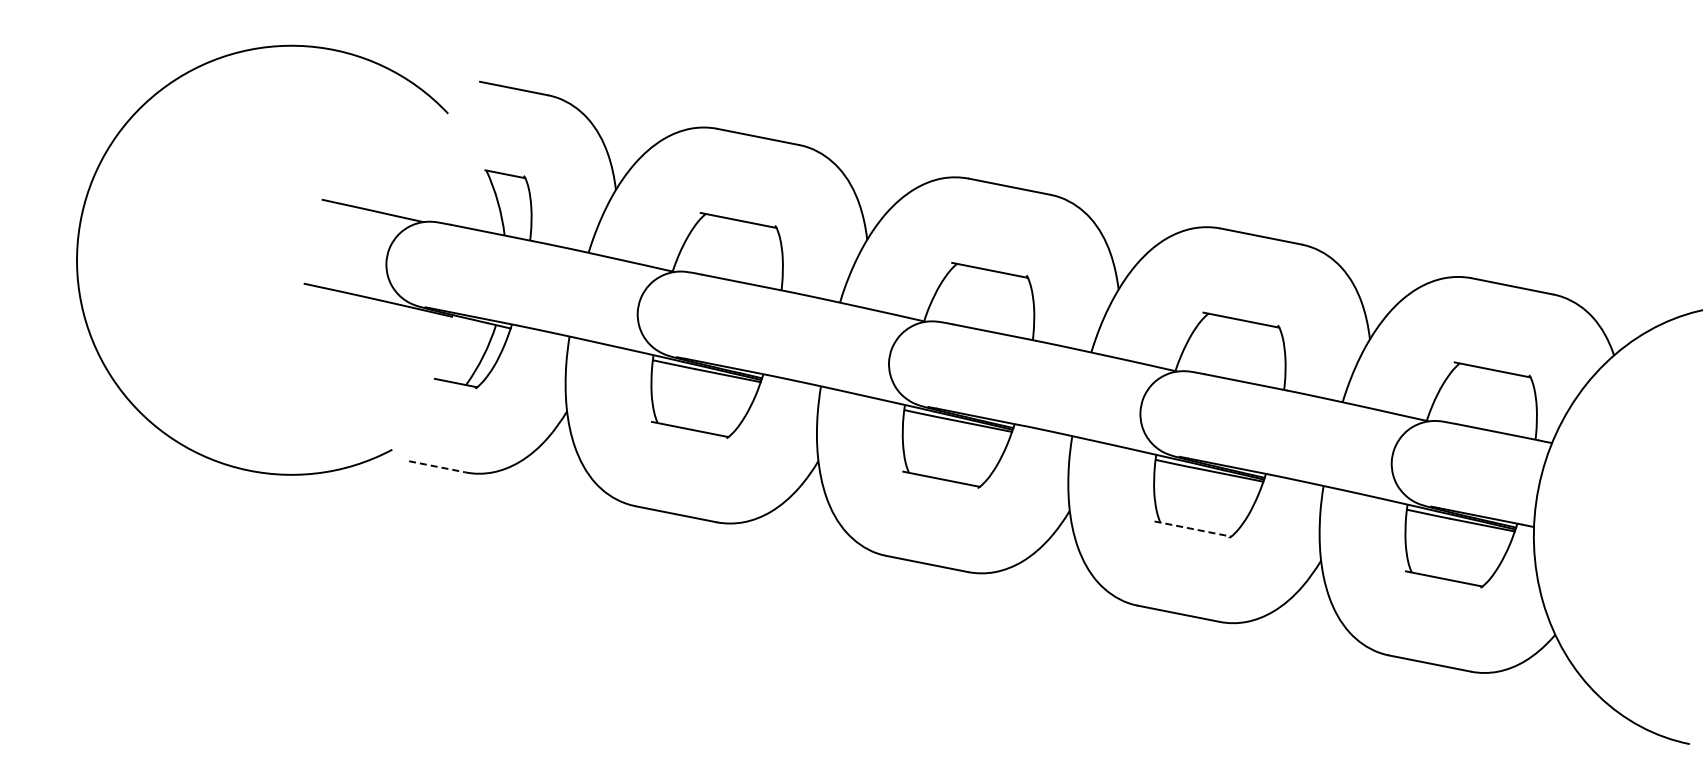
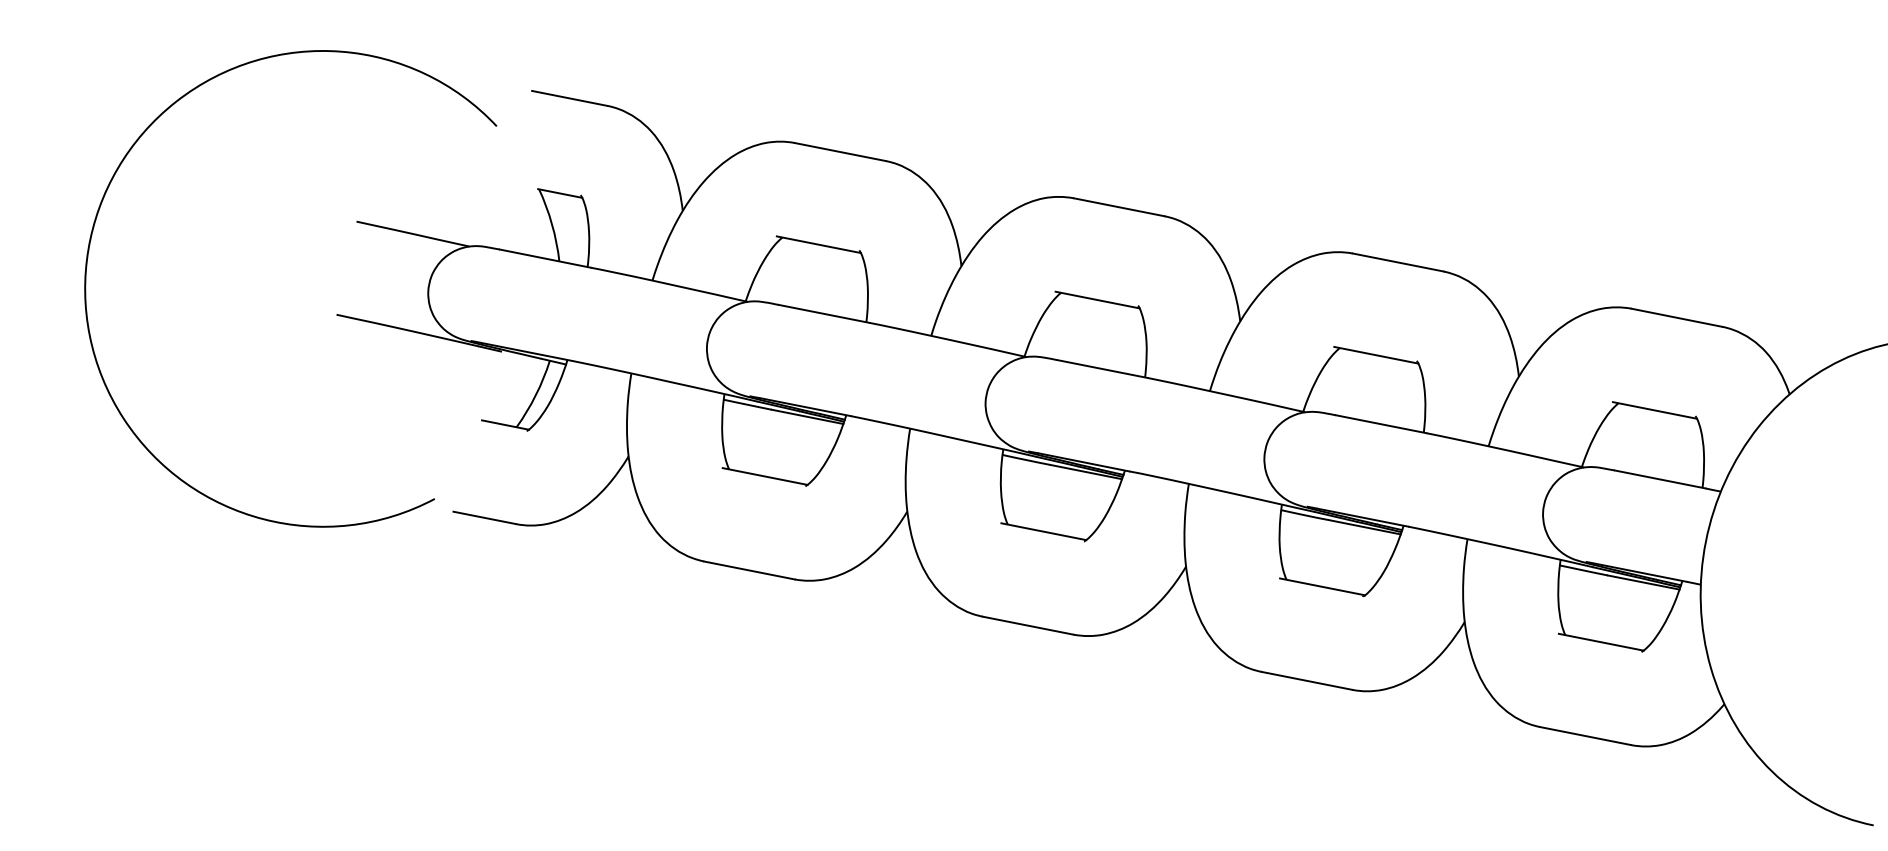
line: (437, 466) -> (484, 517), dashed -> solid
line: (1193, 529) -> (1323, 587), dashed -> solid

